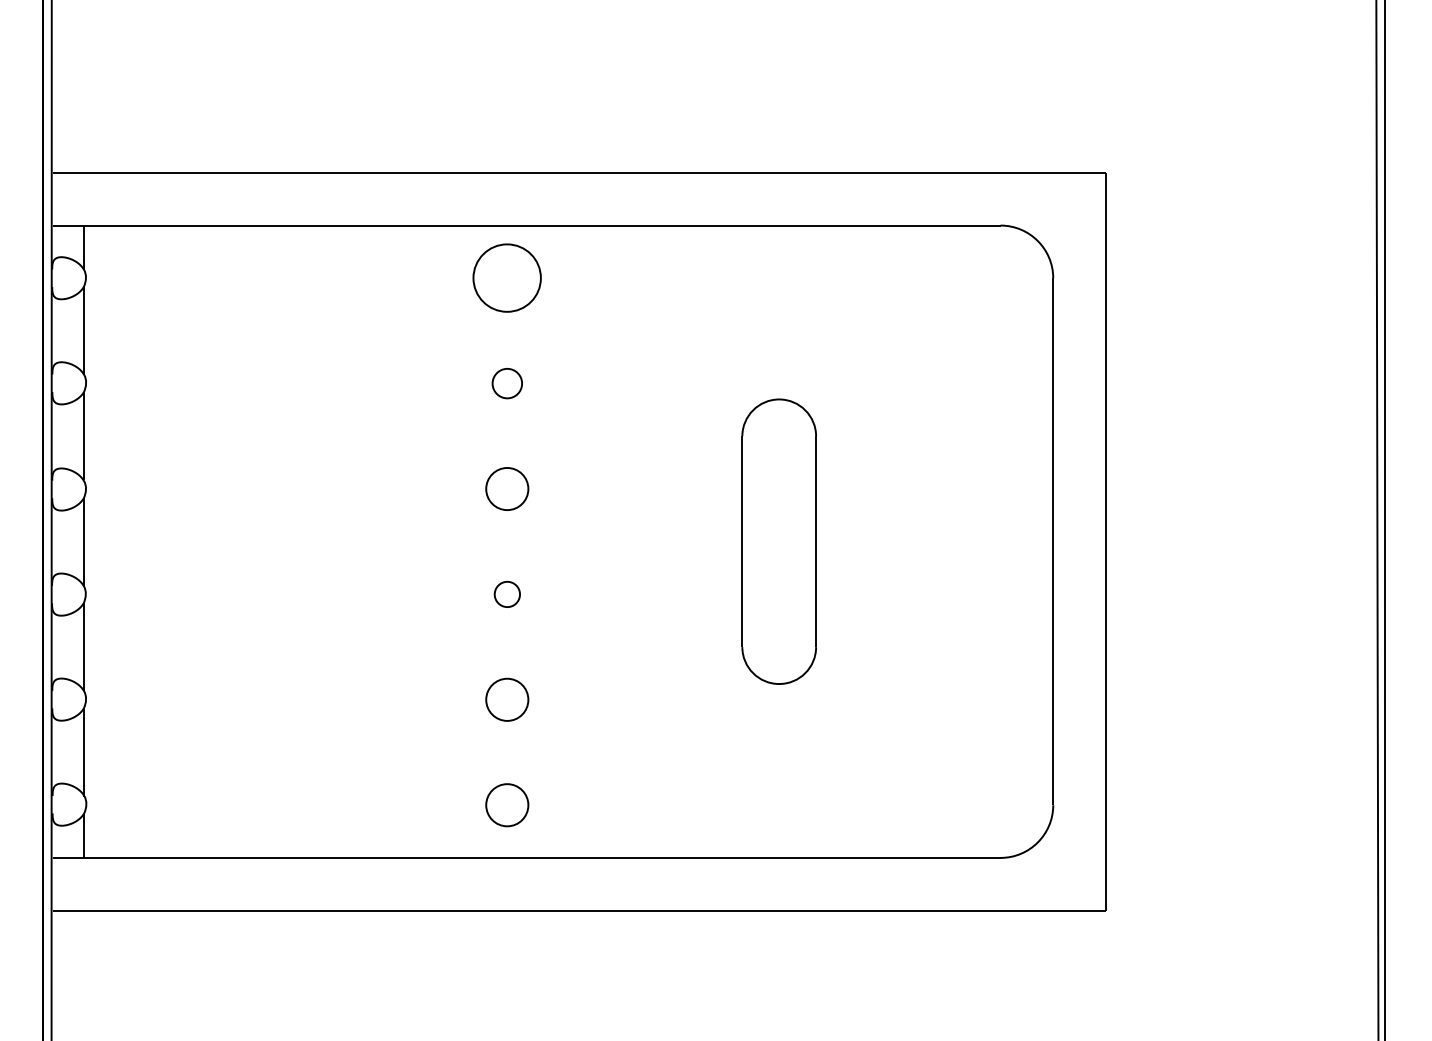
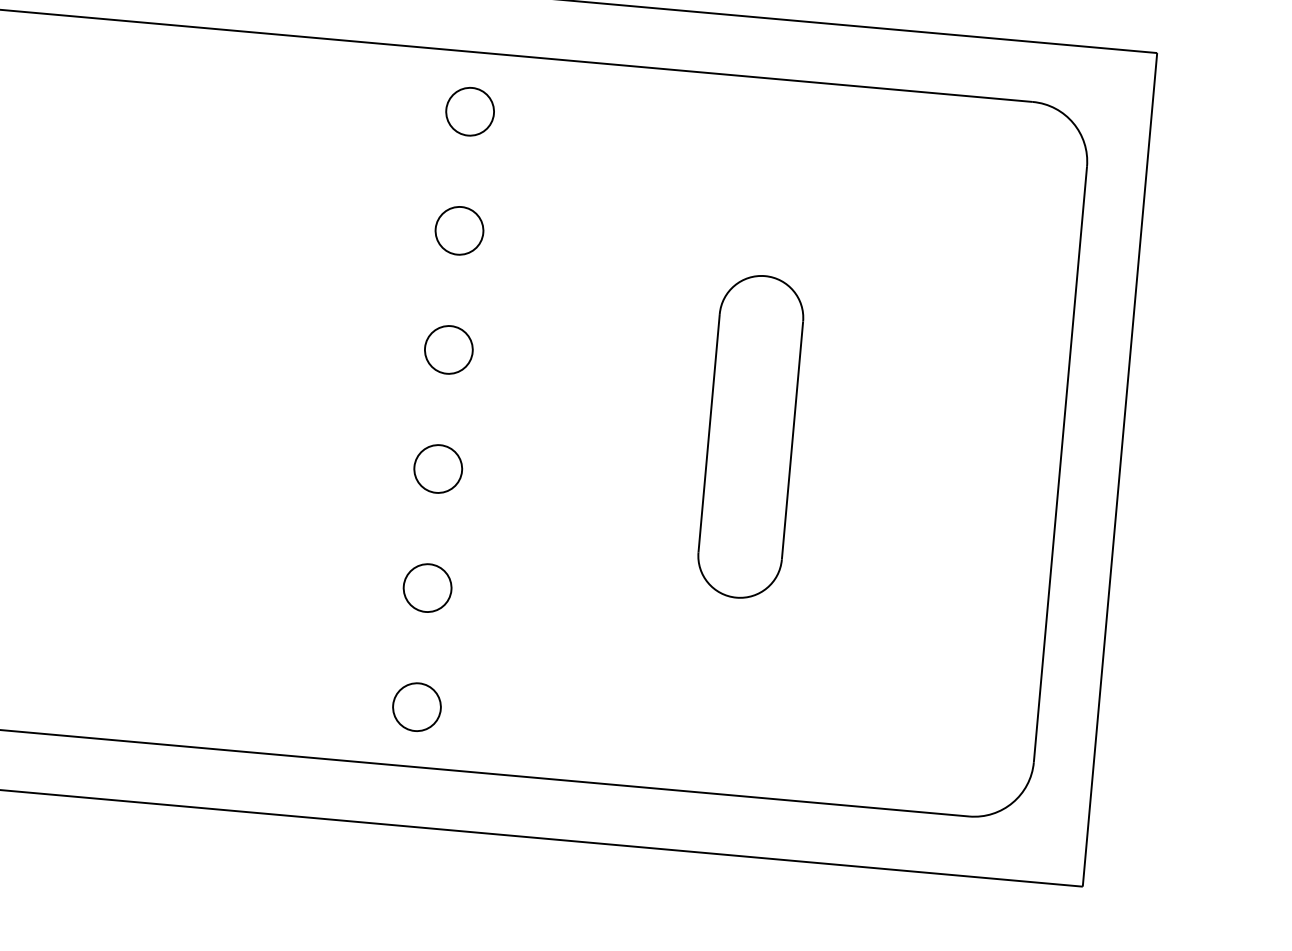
part: (507, 278) -> (470, 112), size x0.62
part: (507, 383) -> (459, 230), size x1.43
part: (507, 594) -> (438, 469), size x1.67

